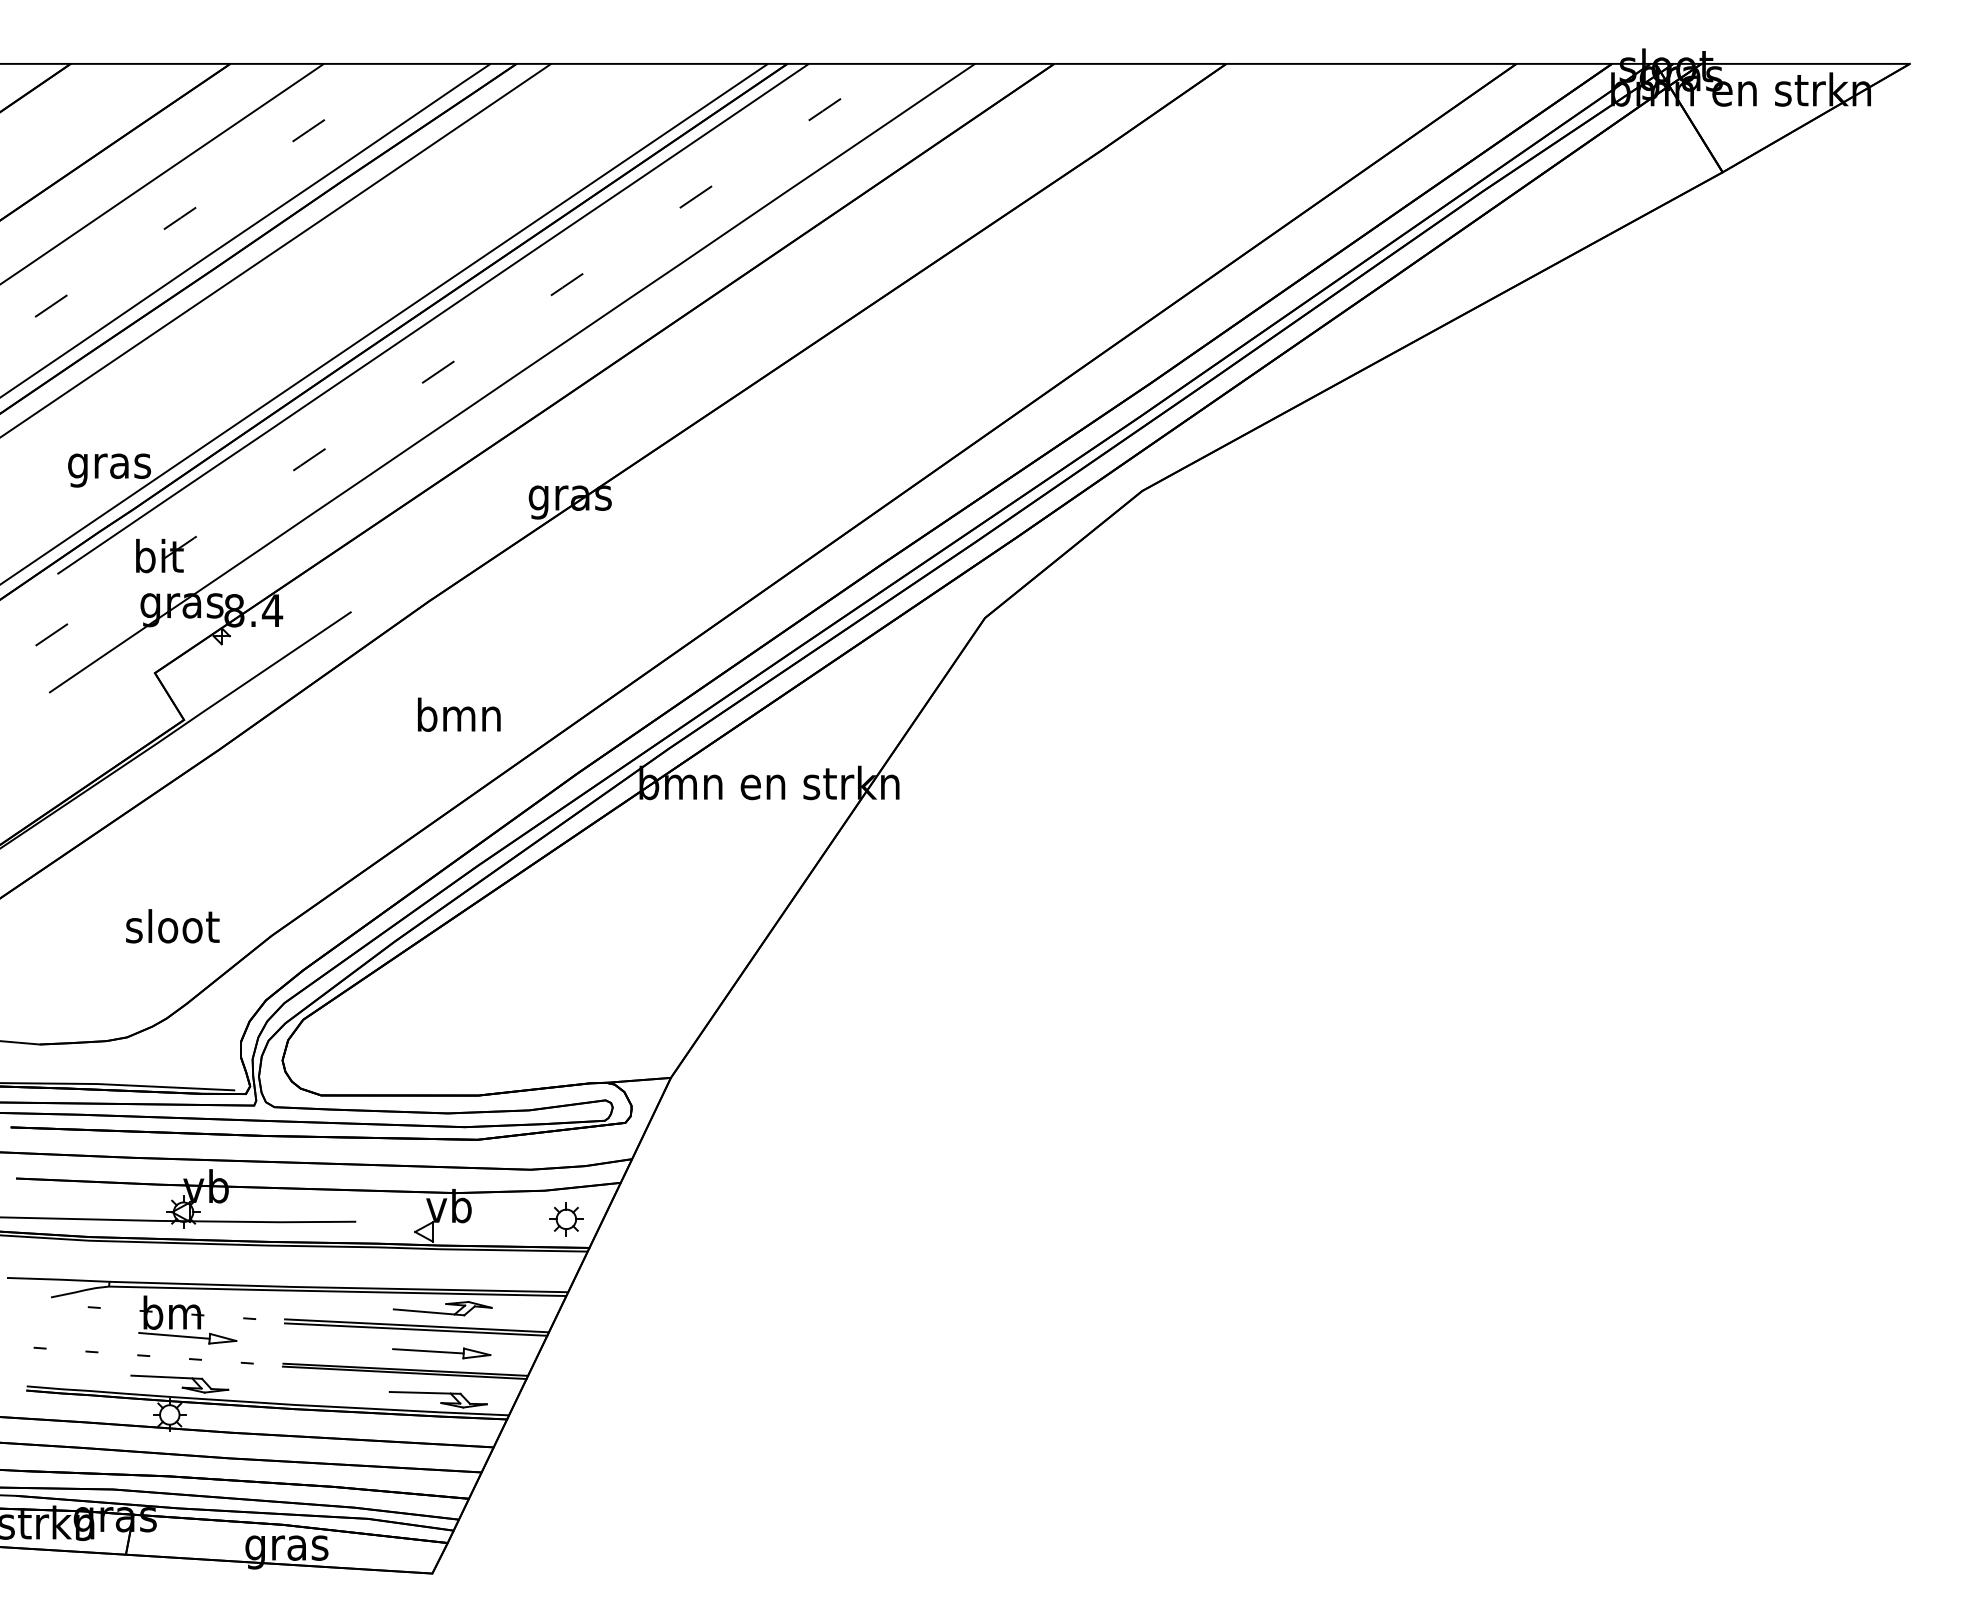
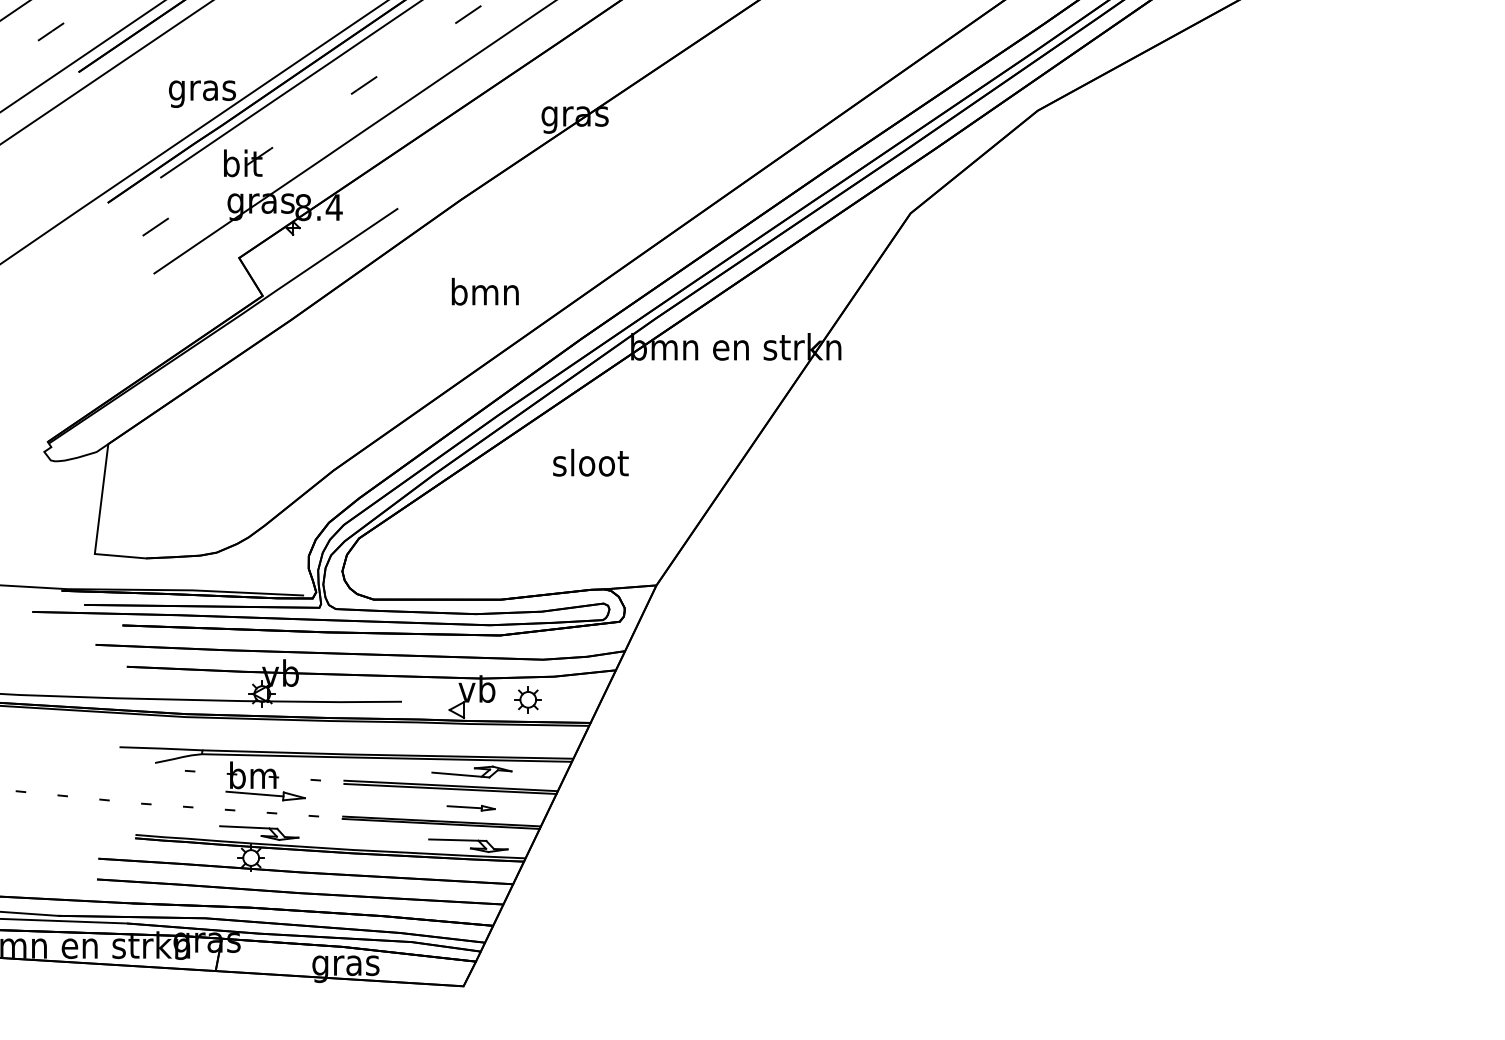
text: (172, 926) -> (590, 462), moved
part: (566, 1219) -> (528, 699), moved
part: (441, 1353) -> (470, 808), size x0.6

